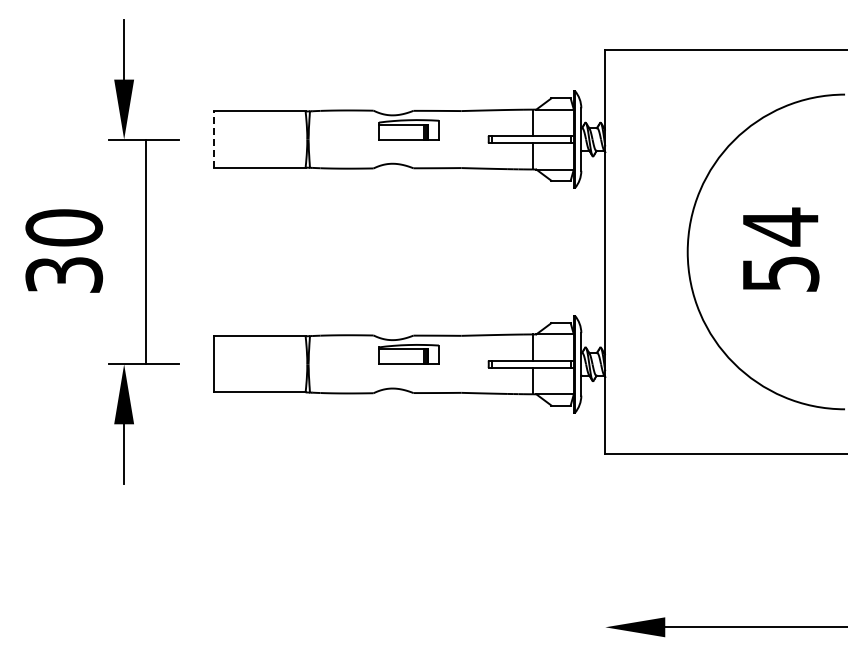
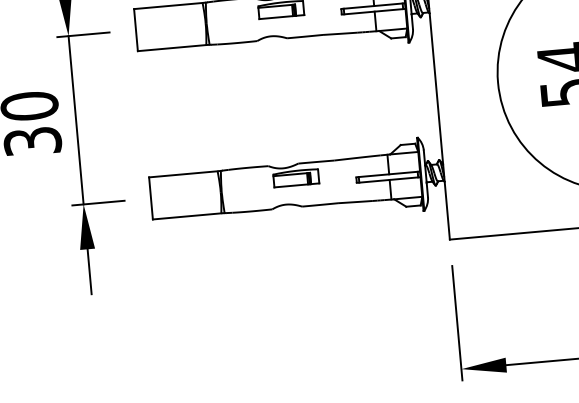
line: (214, 139) -> (136, 30), dashed -> solid
line: (146, 251) -> (76, 119), moved
line: (605, 565) -> (457, 322), added

